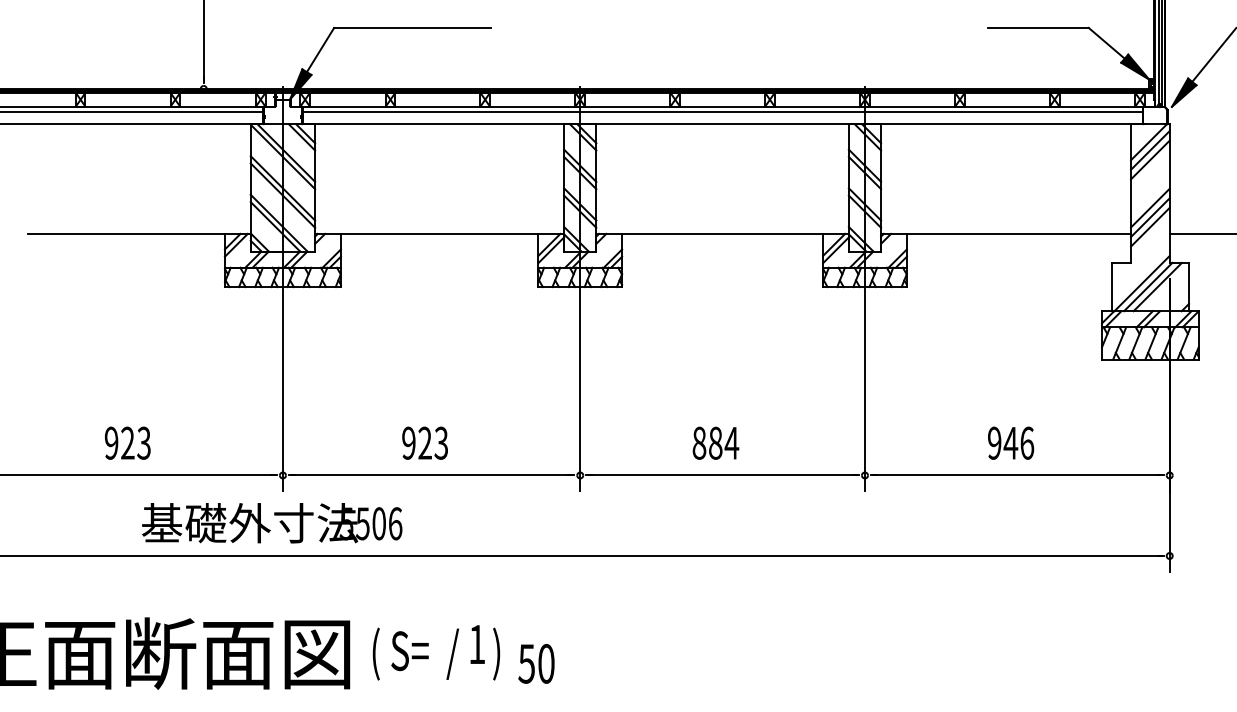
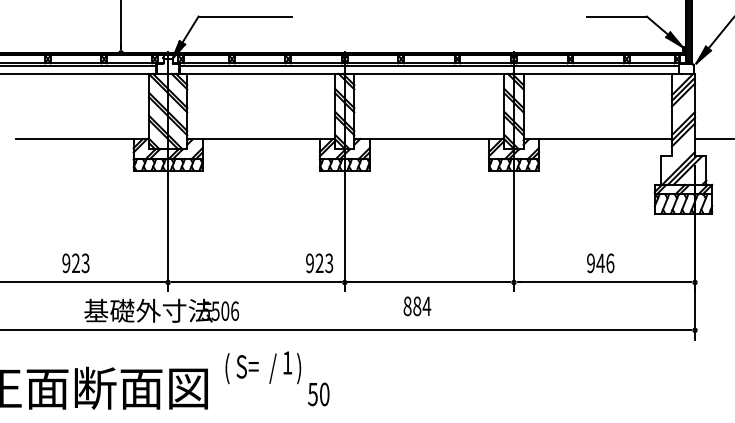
text: (424, 443) -> (319, 263), moved
text: (716, 443) -> (417, 306), moved
text: (436, 652) -> (263, 367), moved

